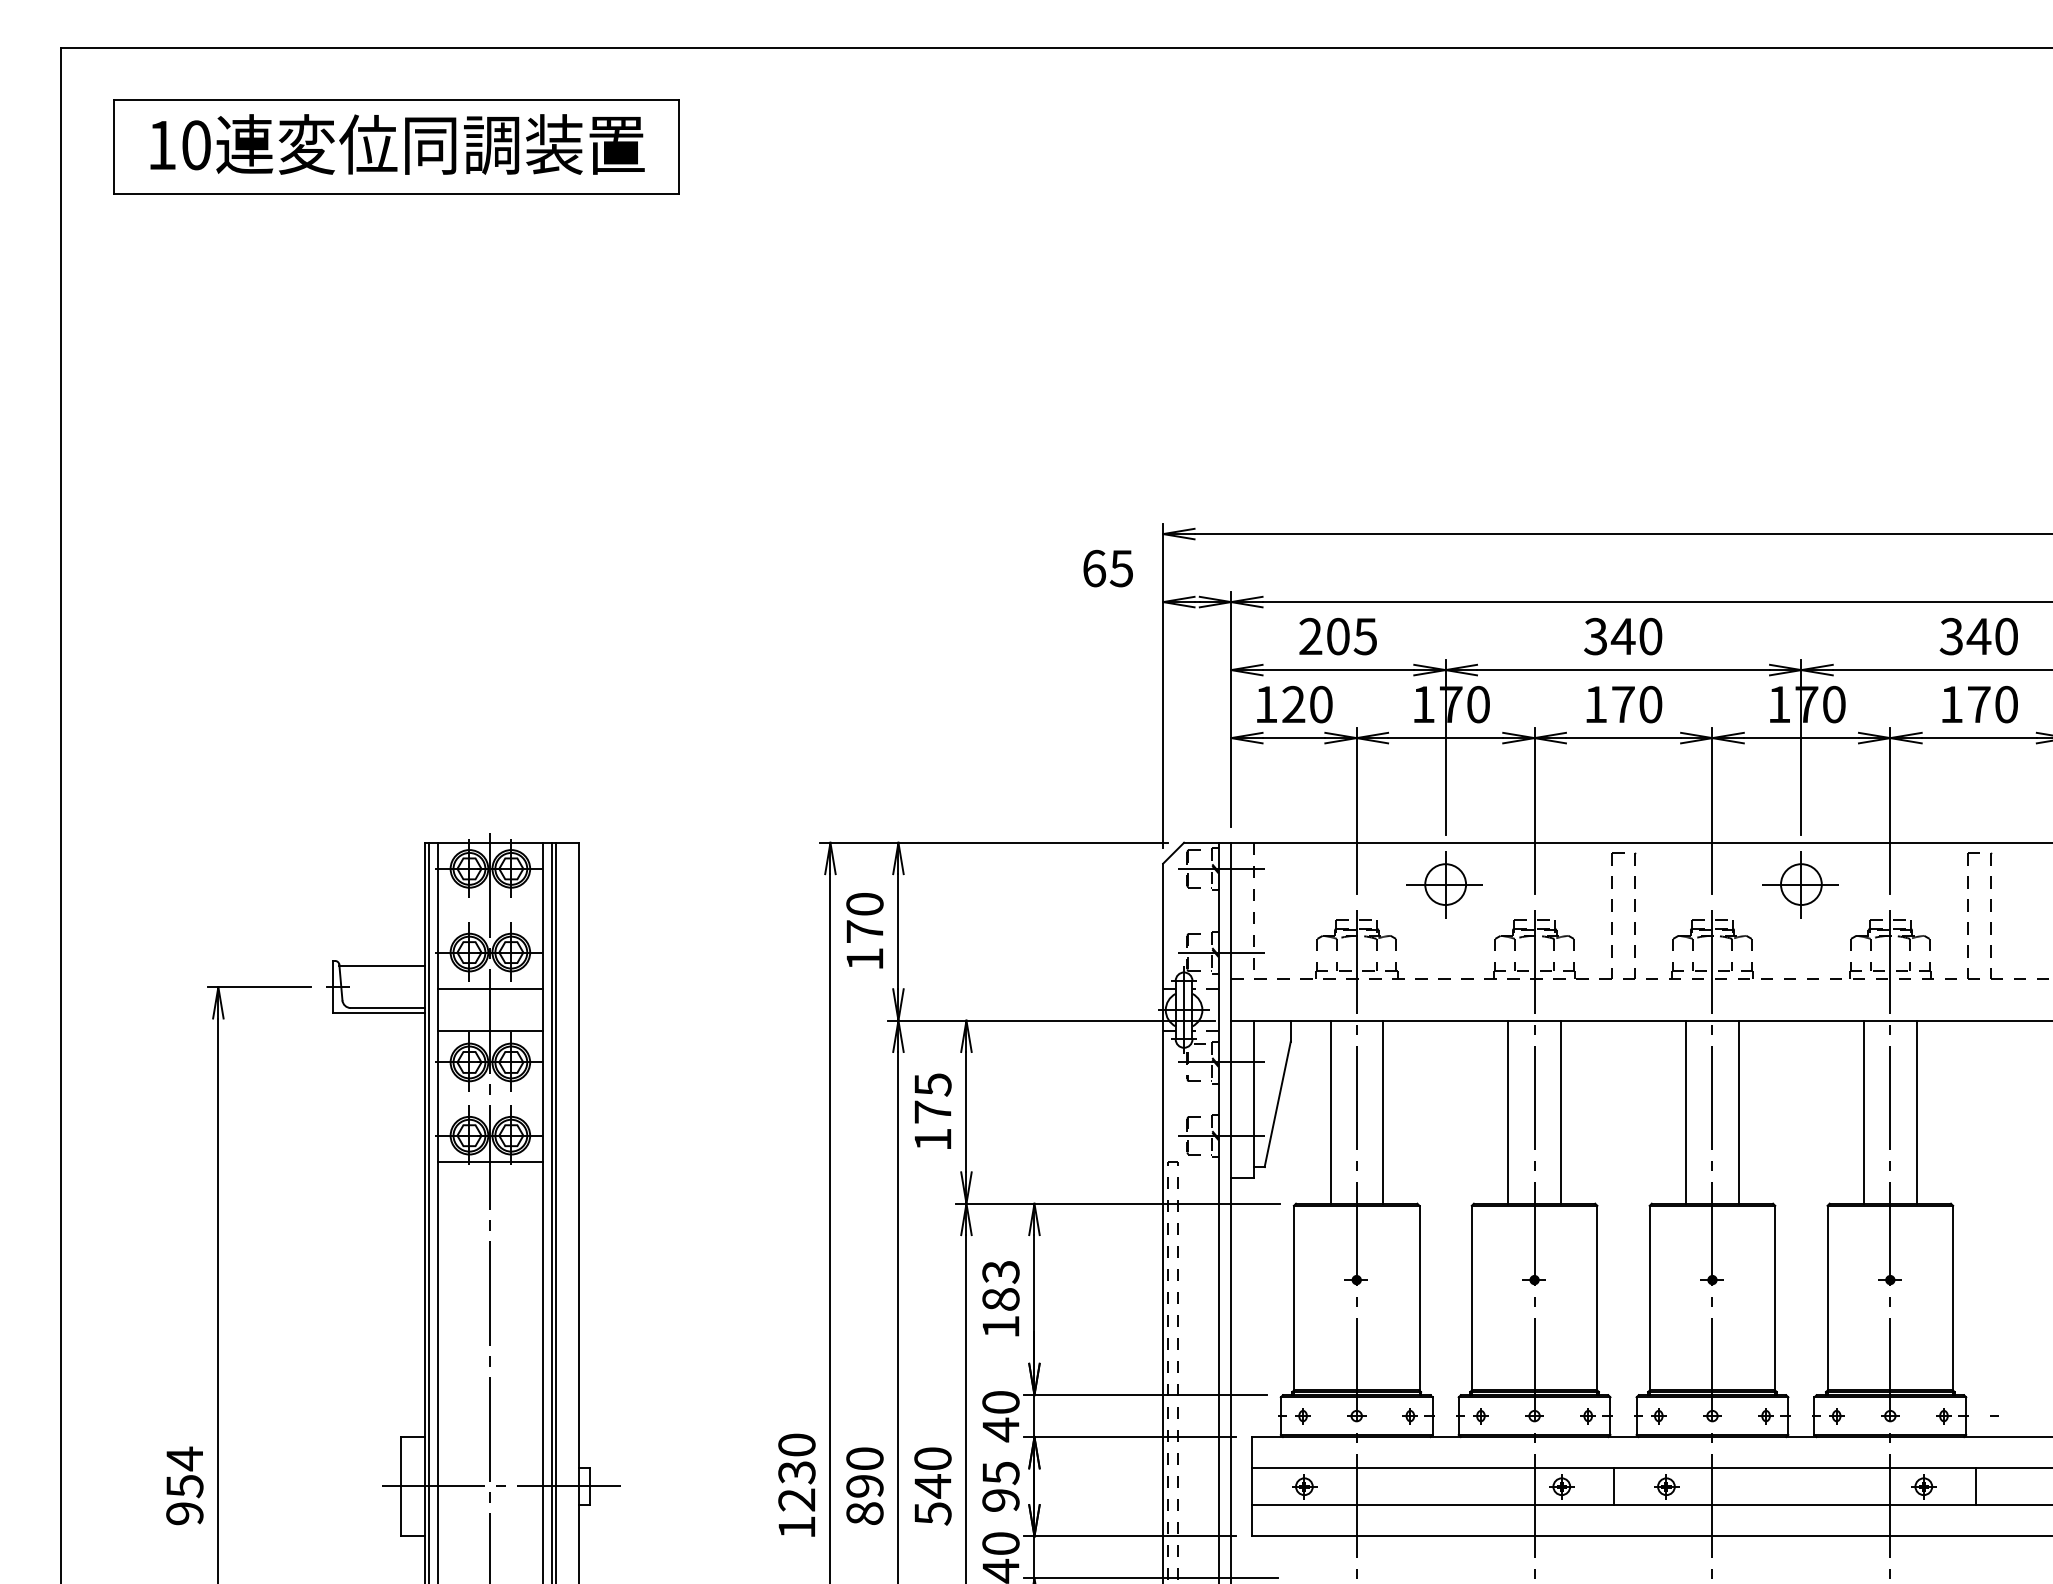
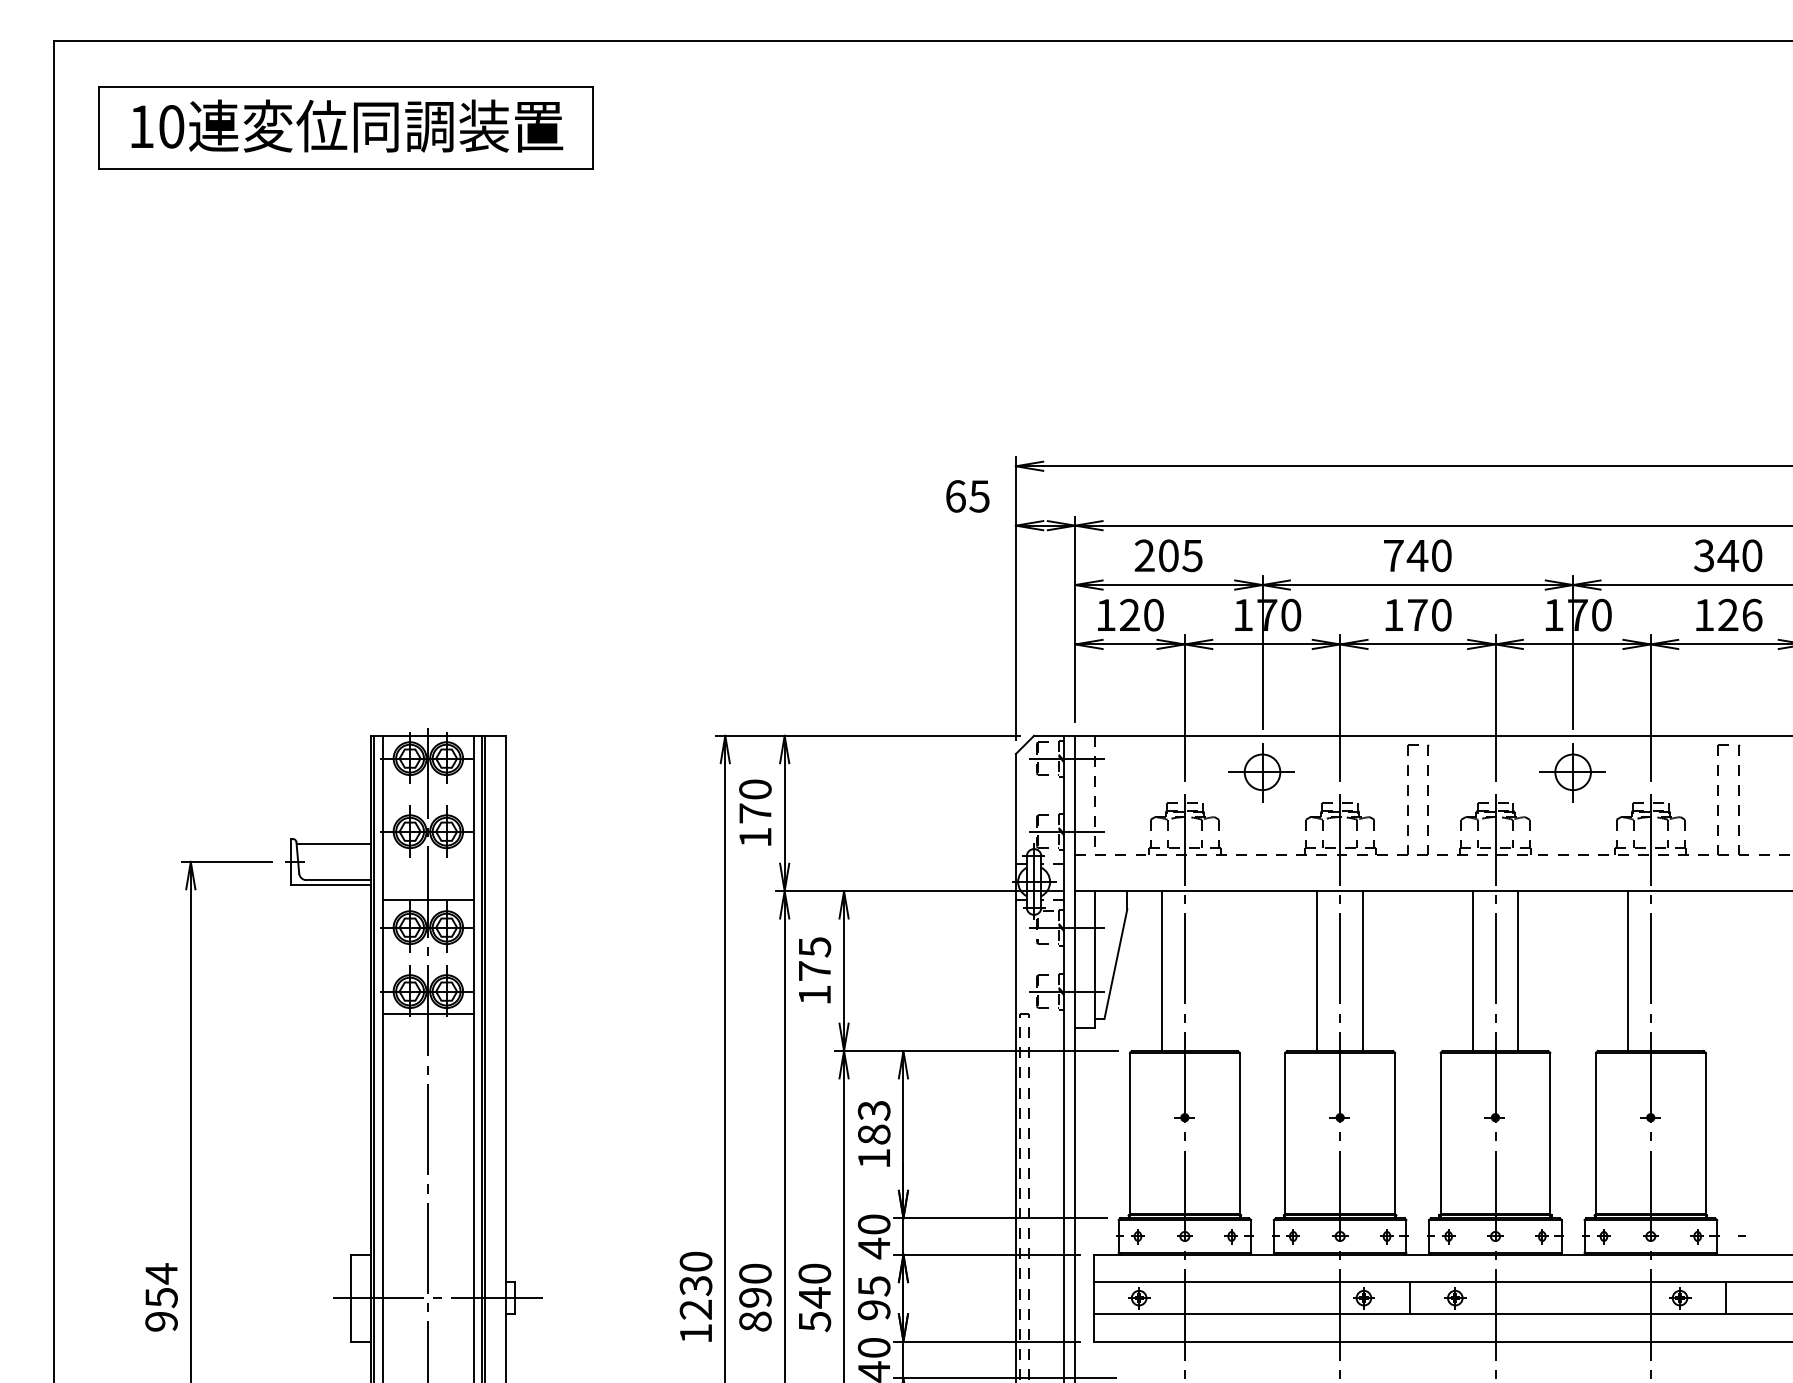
text: (1595, 636) -> (1393, 555), 340 -> 740
text: (1993, 703) -> (1740, 614), 170 -> 126
line: (490, 988) -> (428, 863), removed
line: (1382, 1112) -> (1207, 971), removed
line: (1916, 1112) -> (1673, 971), removed

